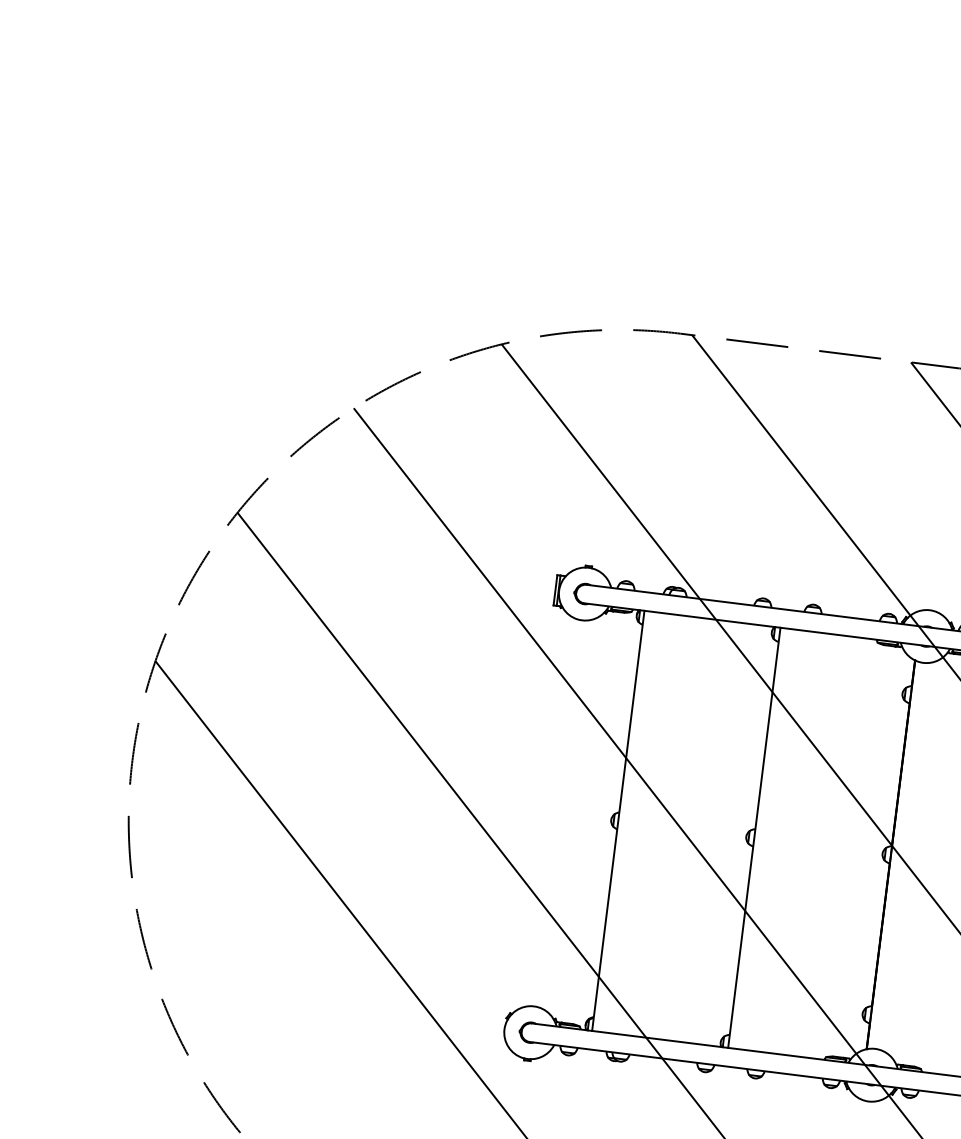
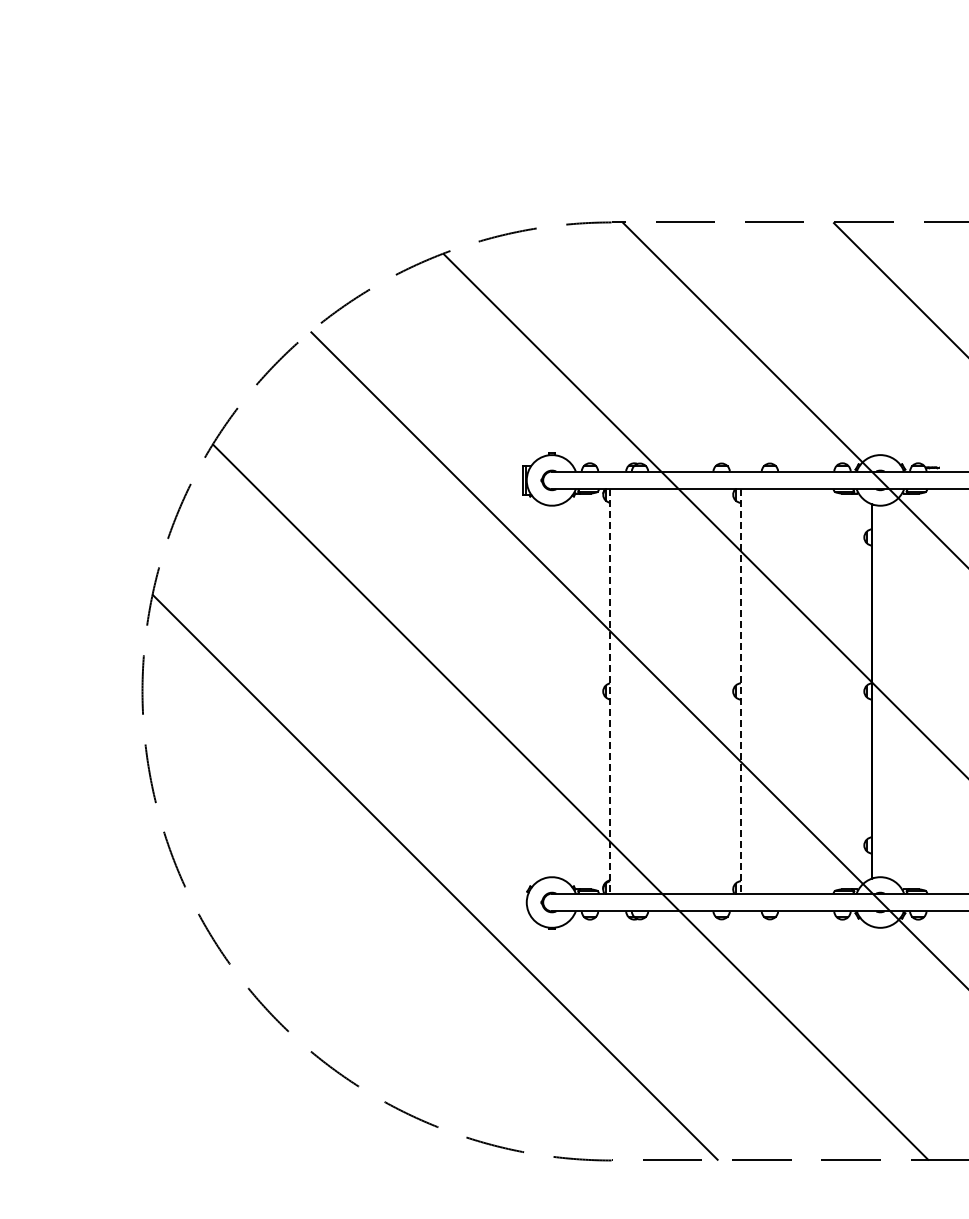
line: (618, 820) -> (610, 691), solid -> dashed
line: (753, 837) -> (740, 691), solid -> dashed

